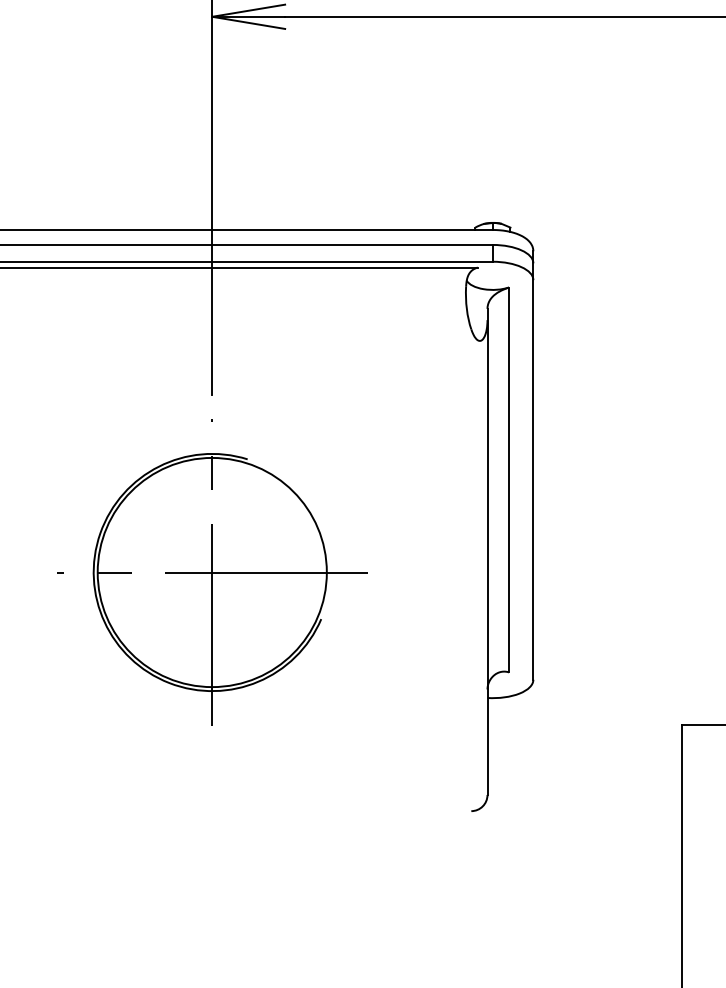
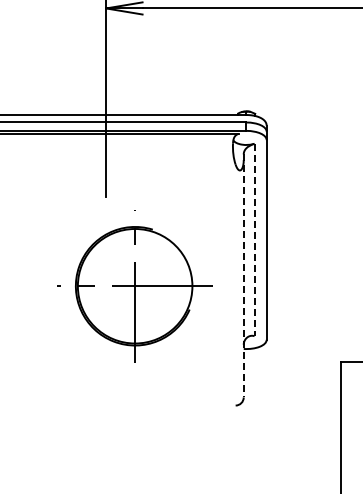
line: (509, 480) -> (254, 240), solid -> dashed
line: (487, 553) -> (243, 276), solid -> dashed
part: (210, 573) -> (134, 286), moved

